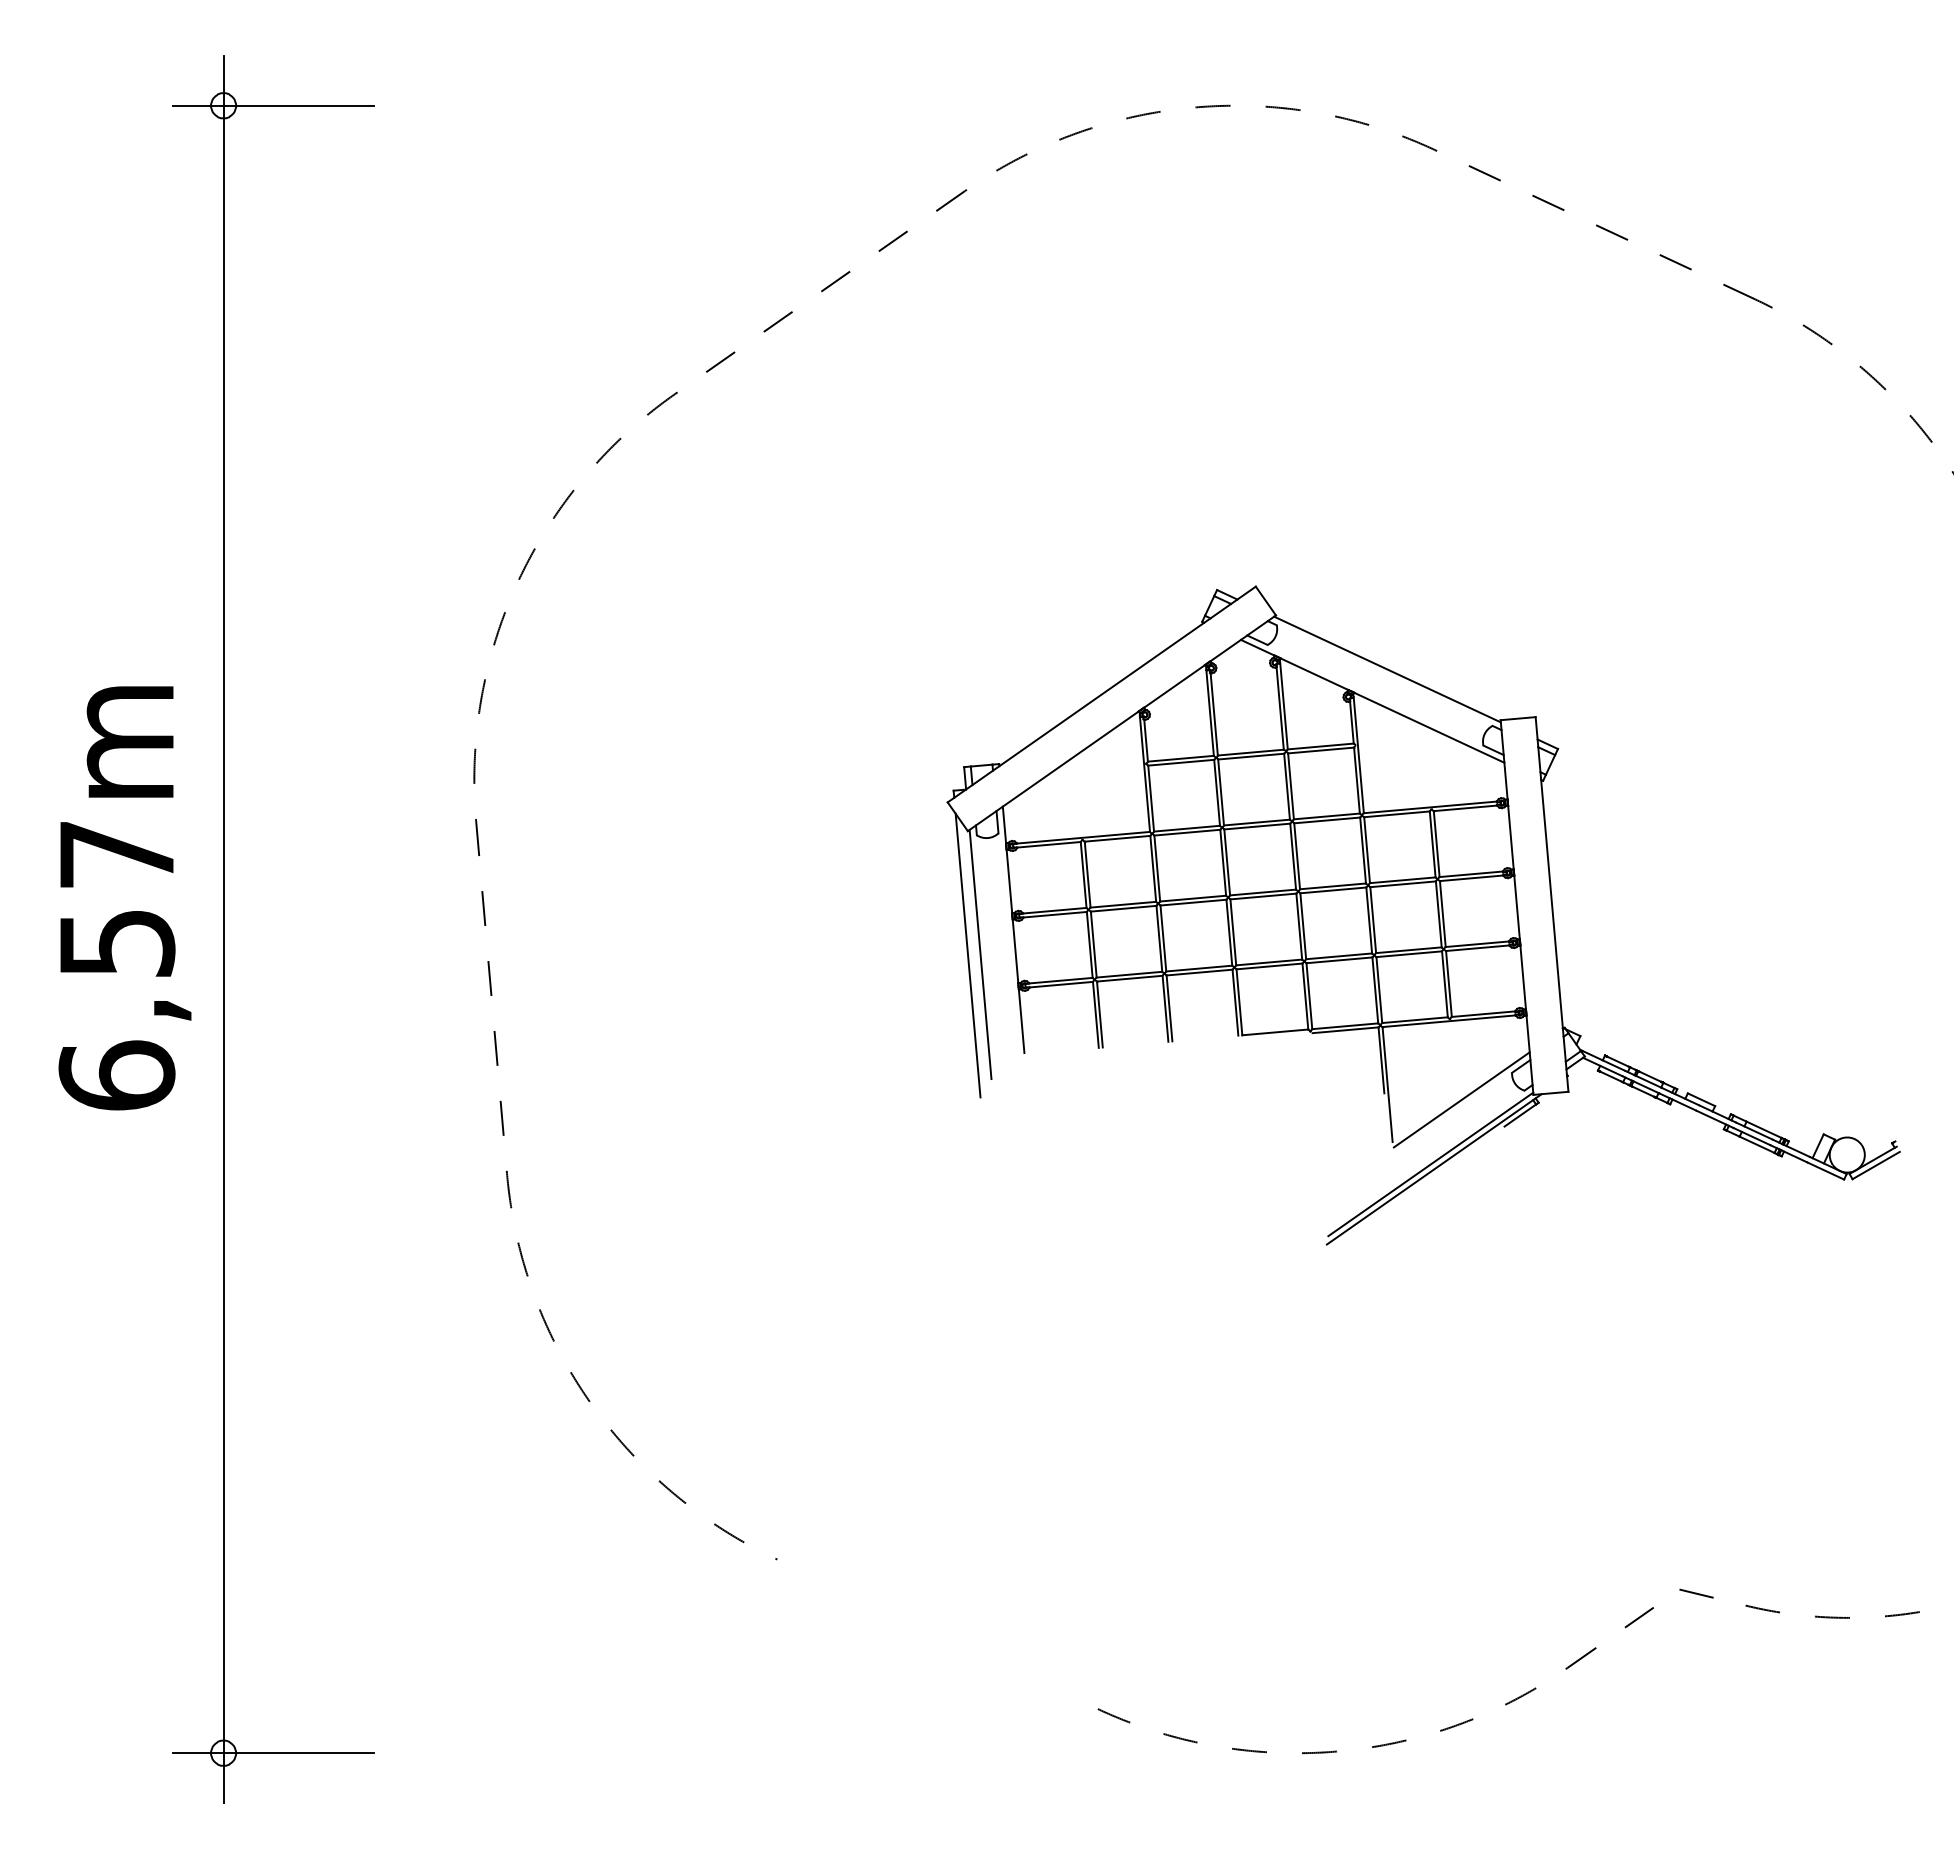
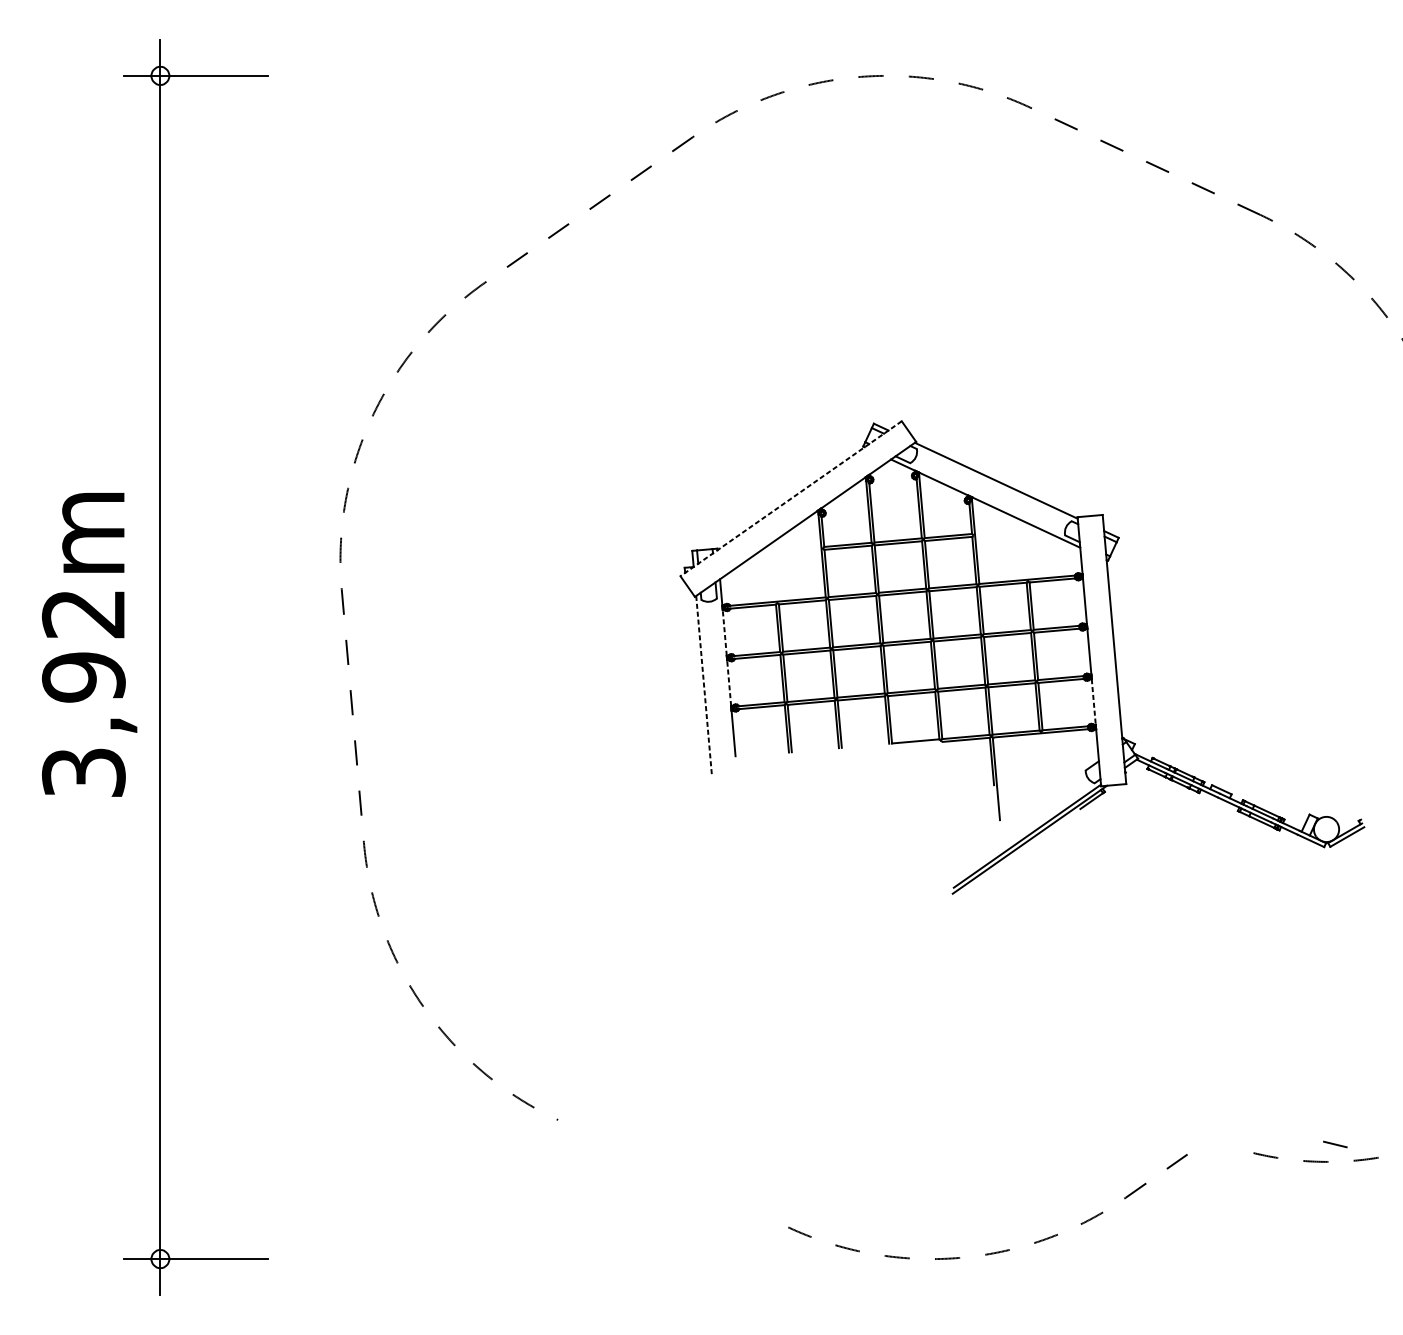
line: (1101, 694) -> (790, 498), solid -> dashed
line: (1009, 881) -> (724, 633), solid -> dashed
line: (1015, 951) -> (729, 683), solid -> dashed
line: (980, 954) -> (704, 685), solid -> dashed
line: (967, 955) -> (694, 686), removed
text: (116, 966) -> (83, 694), 6,57m -> 3,92m
line: (1523, 977) -> (1093, 701), solid -> dashed
line: (1461, 1099) -> (1049, 789), removed
line: (1696, 1593) -> (1335, 1144), moved

